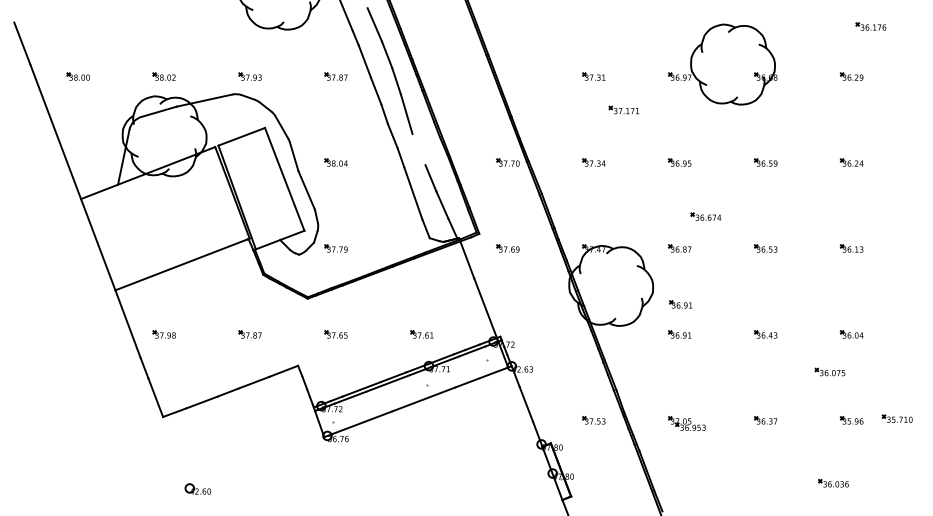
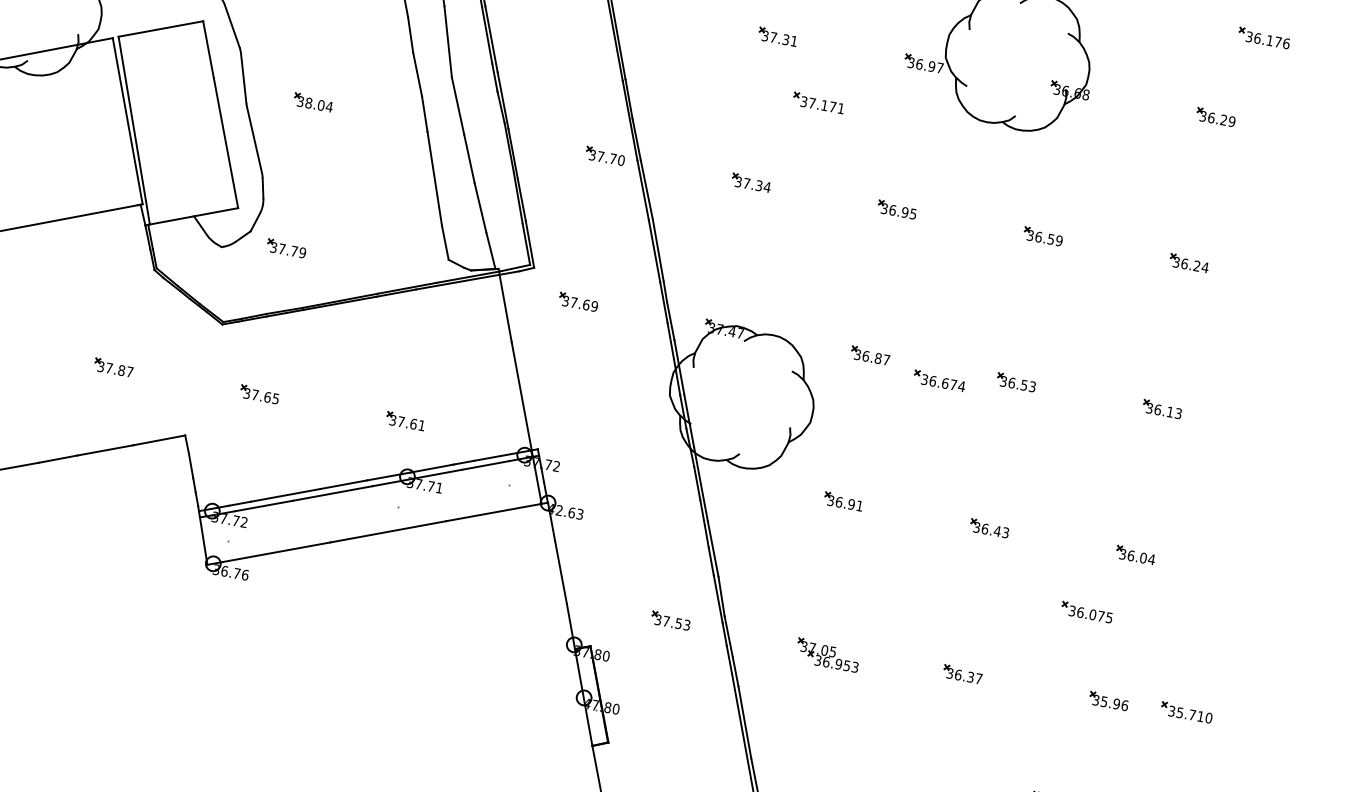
line: (418, 149) -> (457, 105), added
part: (705, 216) -> (938, 380), moved
part: (680, 304) -> (853, 450), removed

